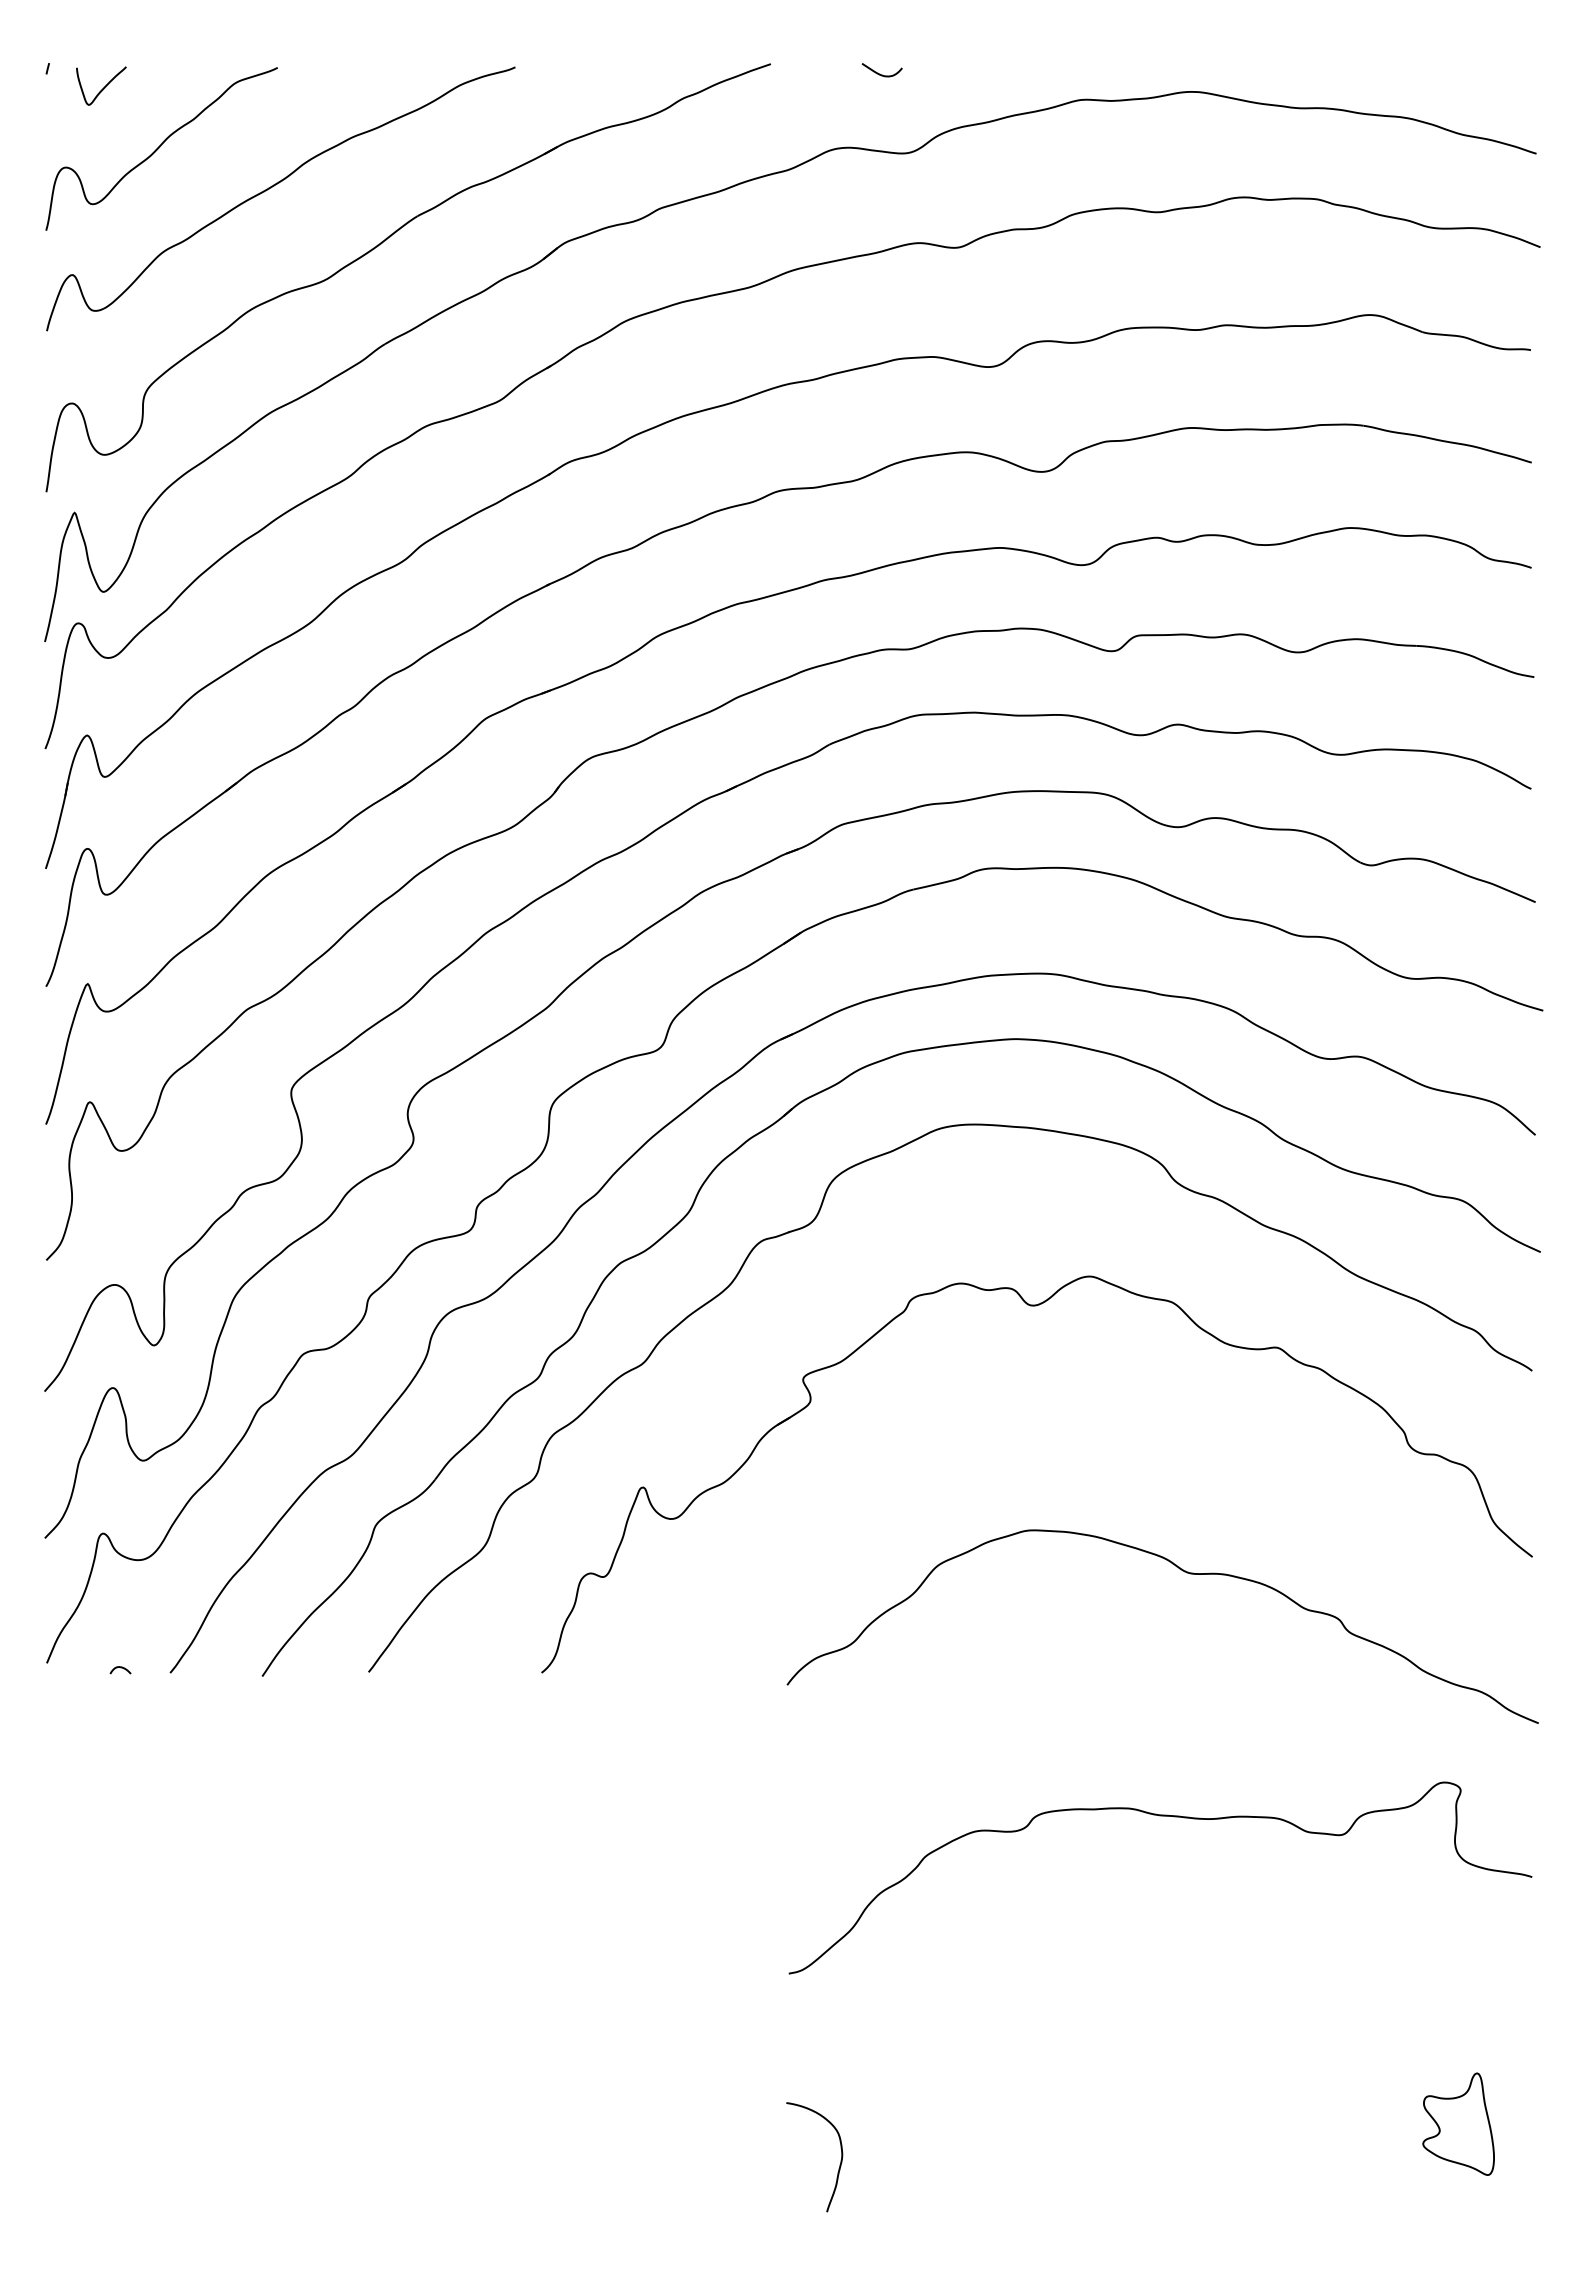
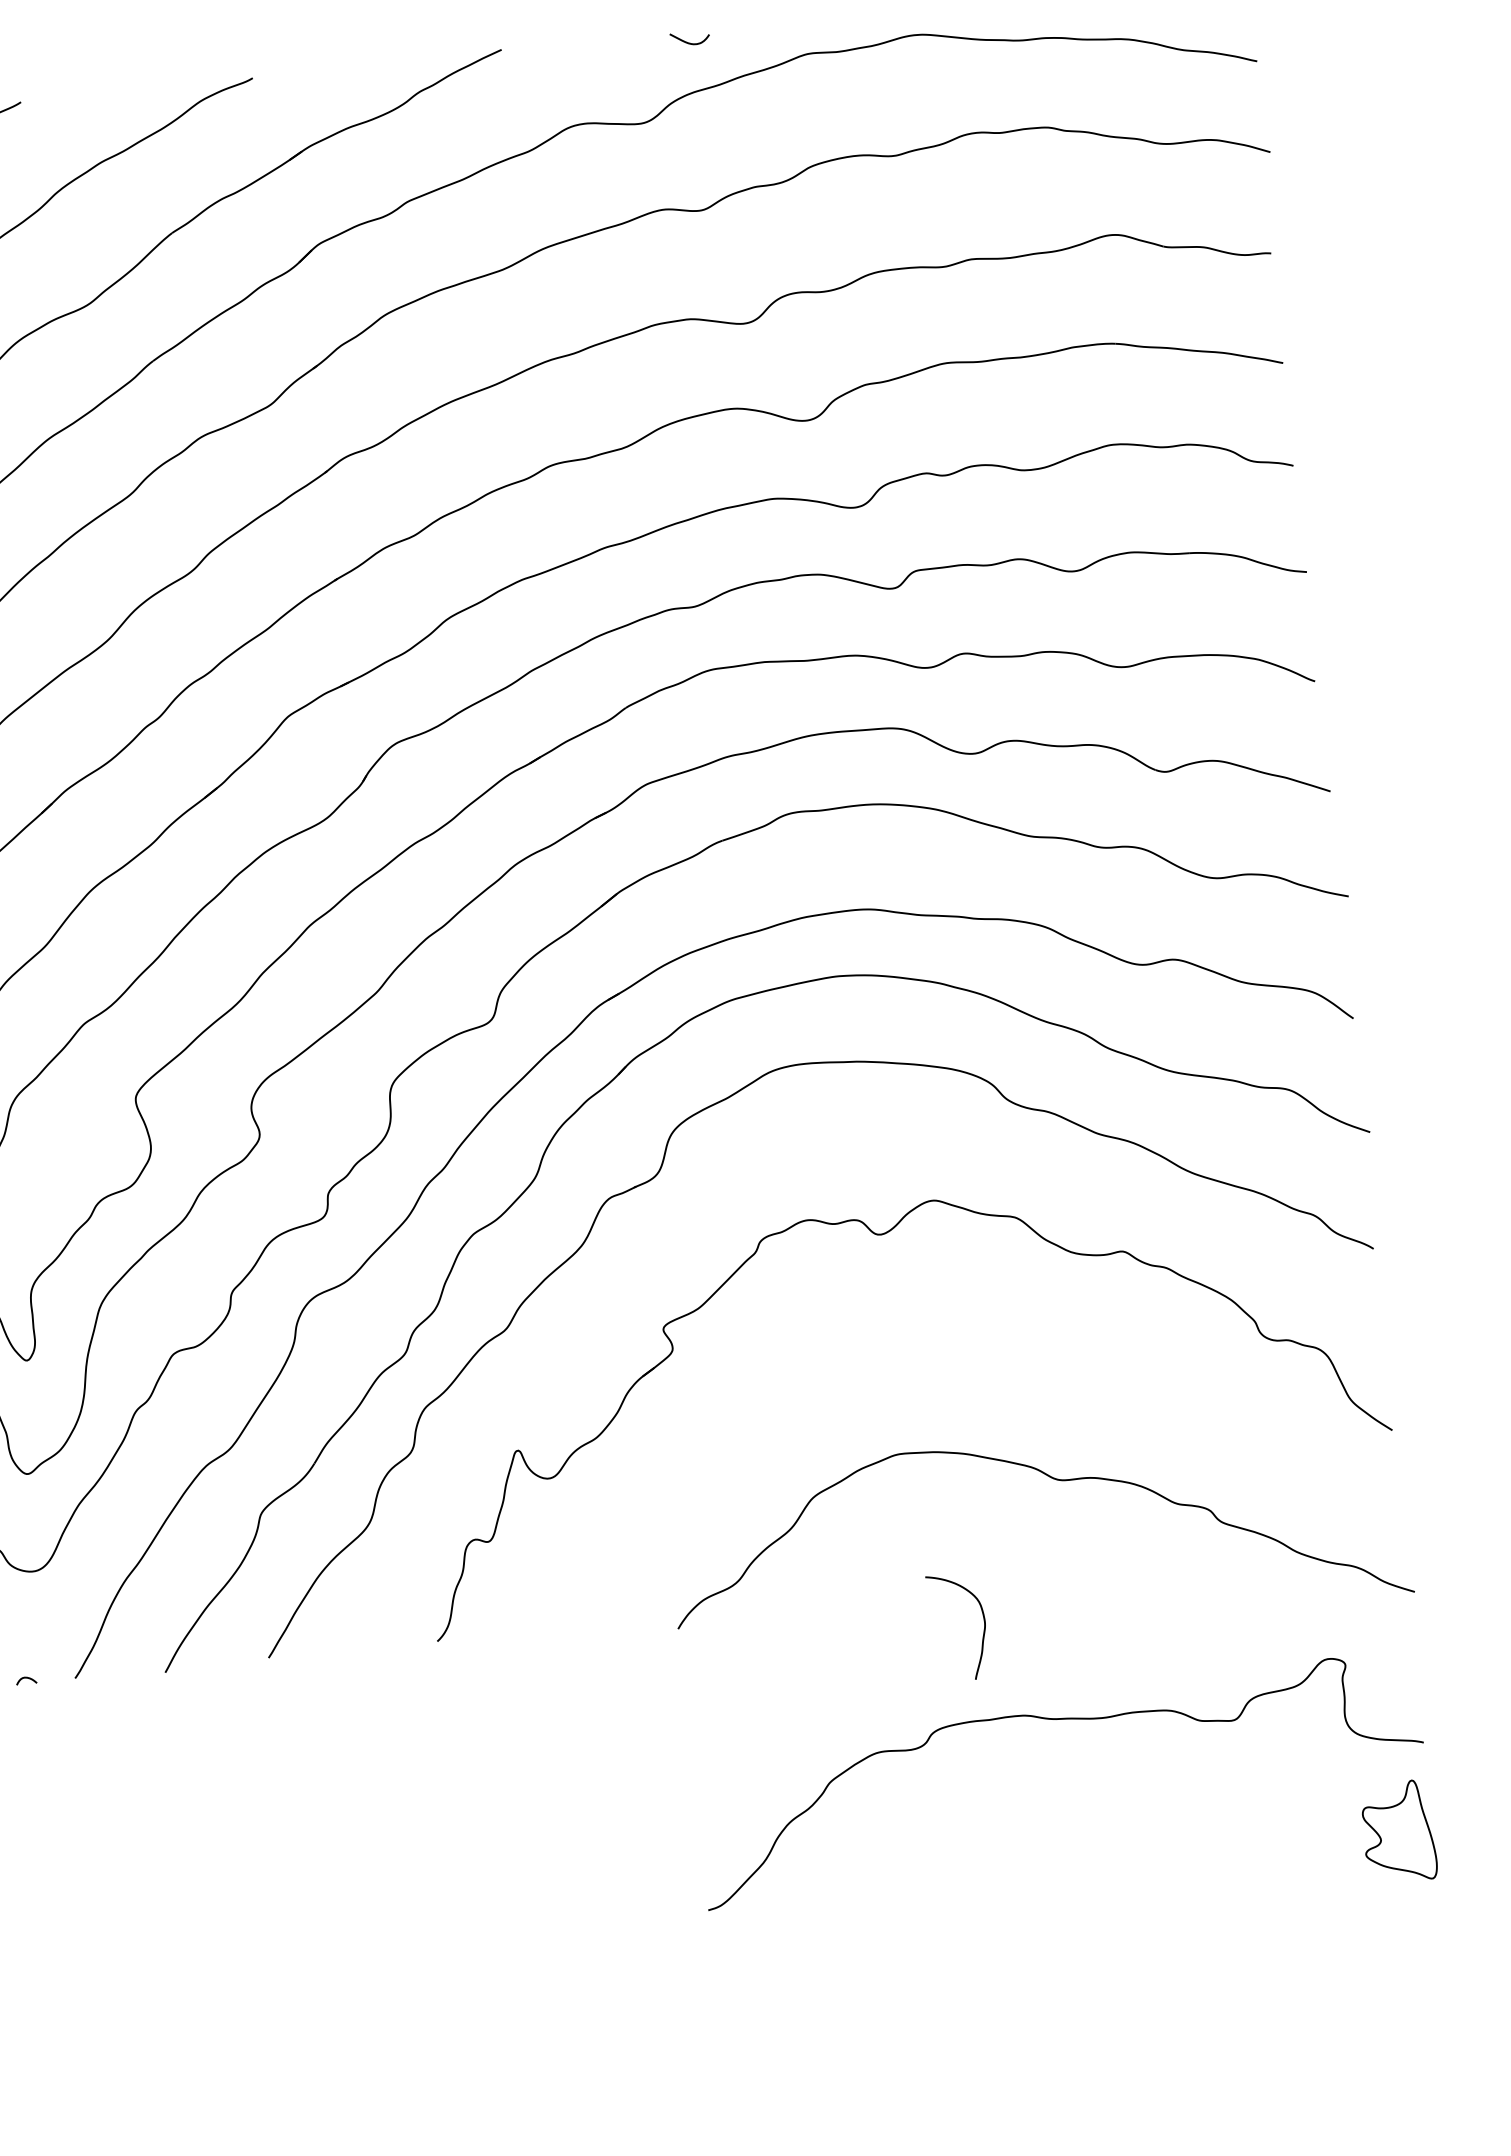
curve: (878, 72) -> (686, 41), moved
part: (1458, 2123) -> (1398, 1831), moved
curve: (839, 2164) -> (983, 1631), moved

